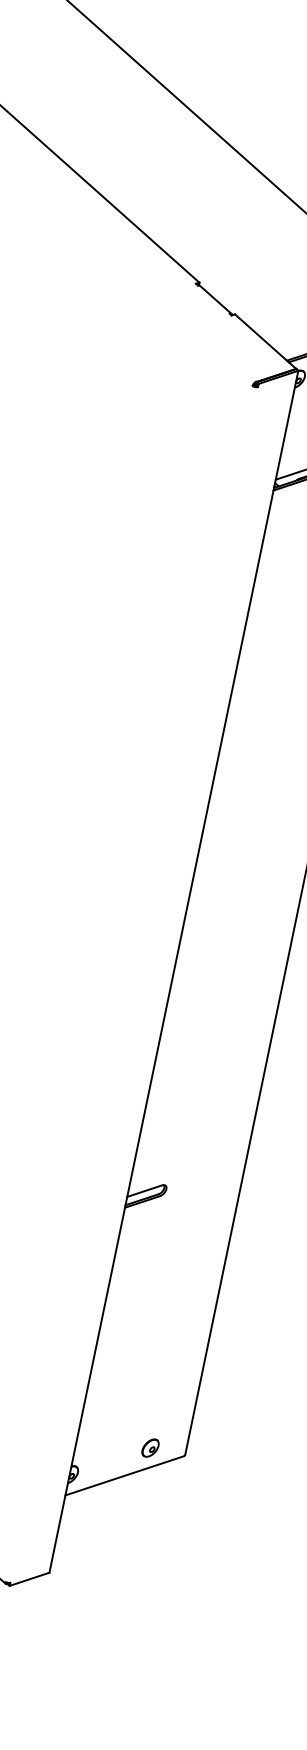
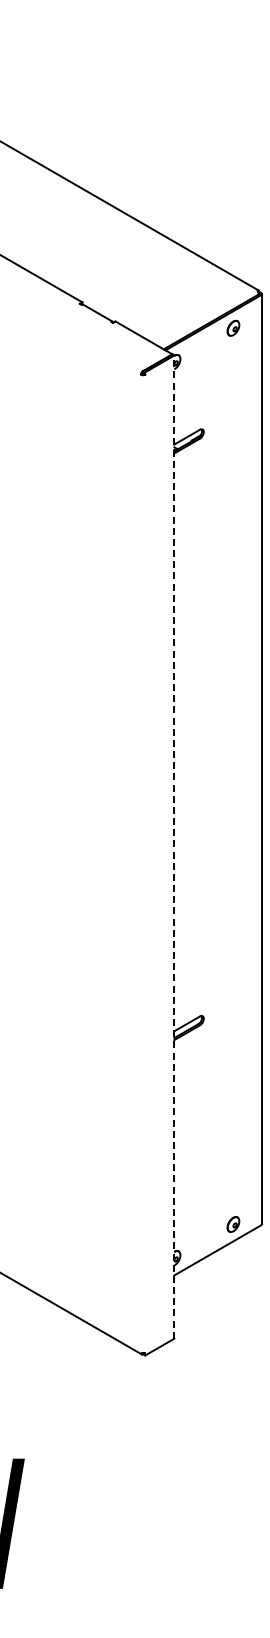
line: (173, 972) -> (174, 847), solid -> dashed

